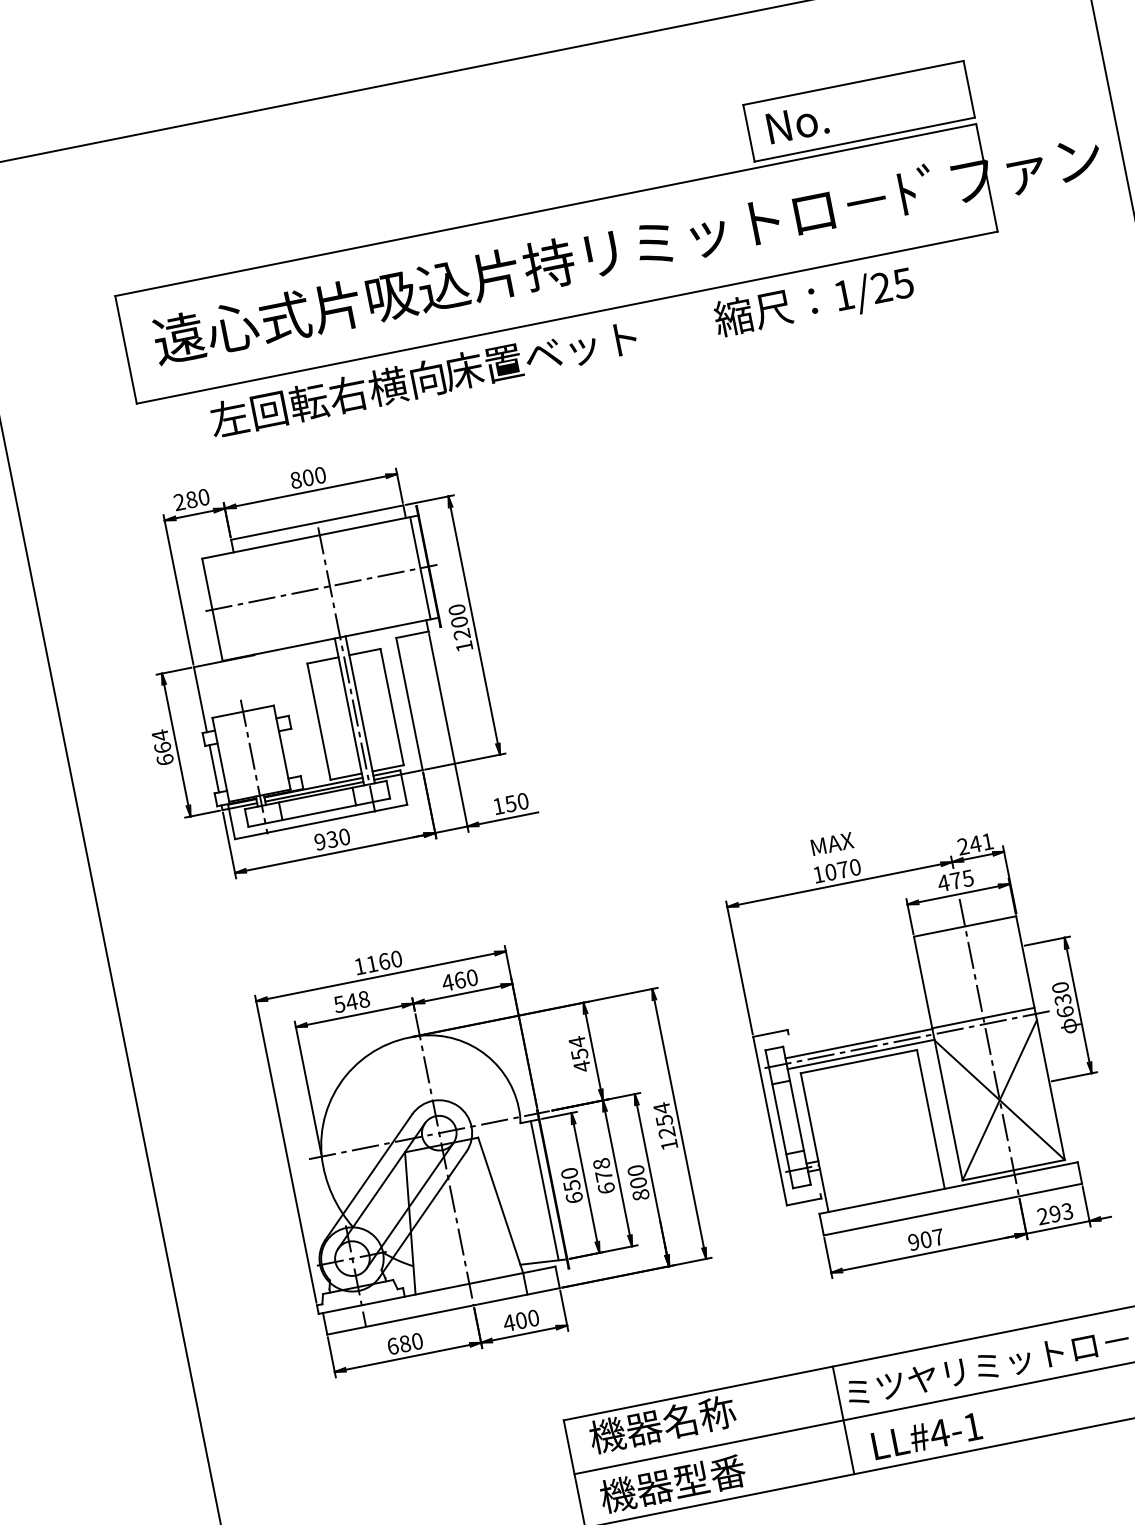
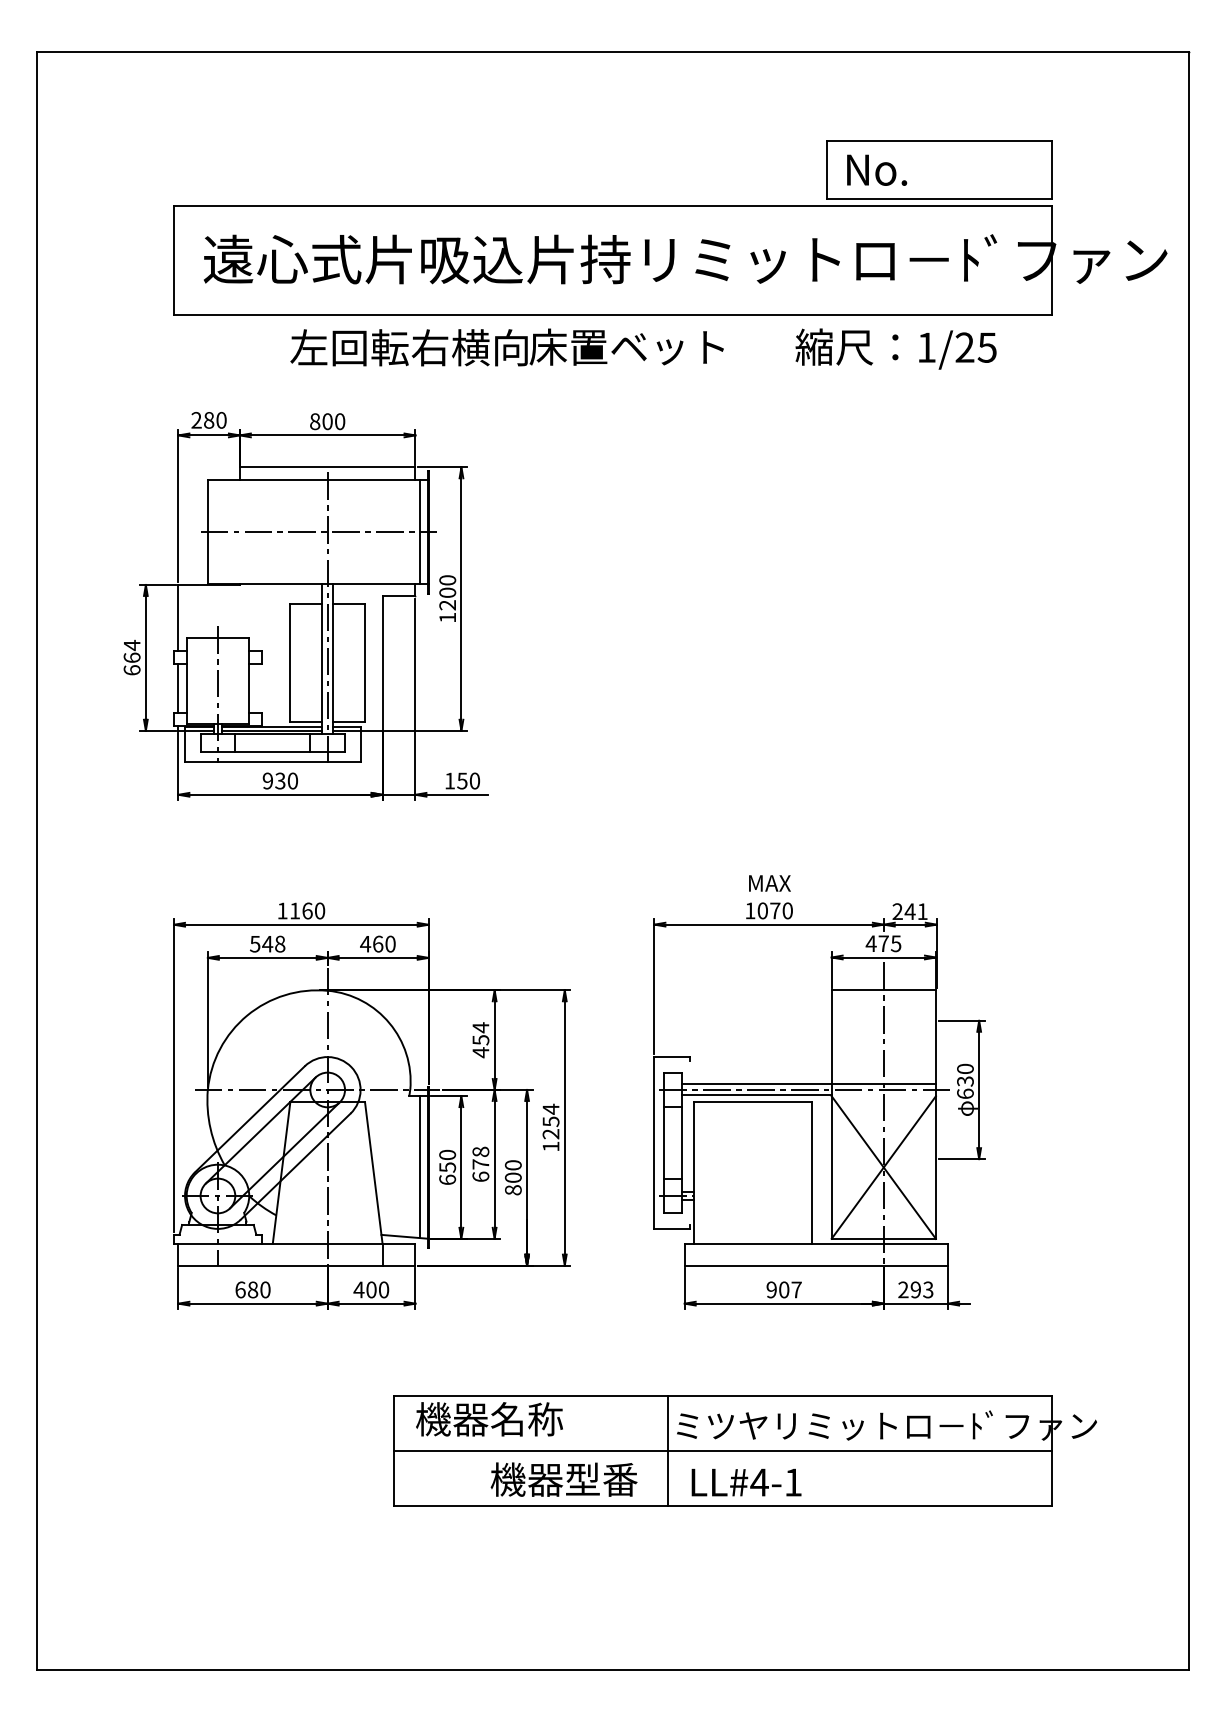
text: (813, 302) -> (895, 348), moved
text: (423, 379) -> (506, 347), moved
text: (672, 1483) -> (563, 1479), moved

